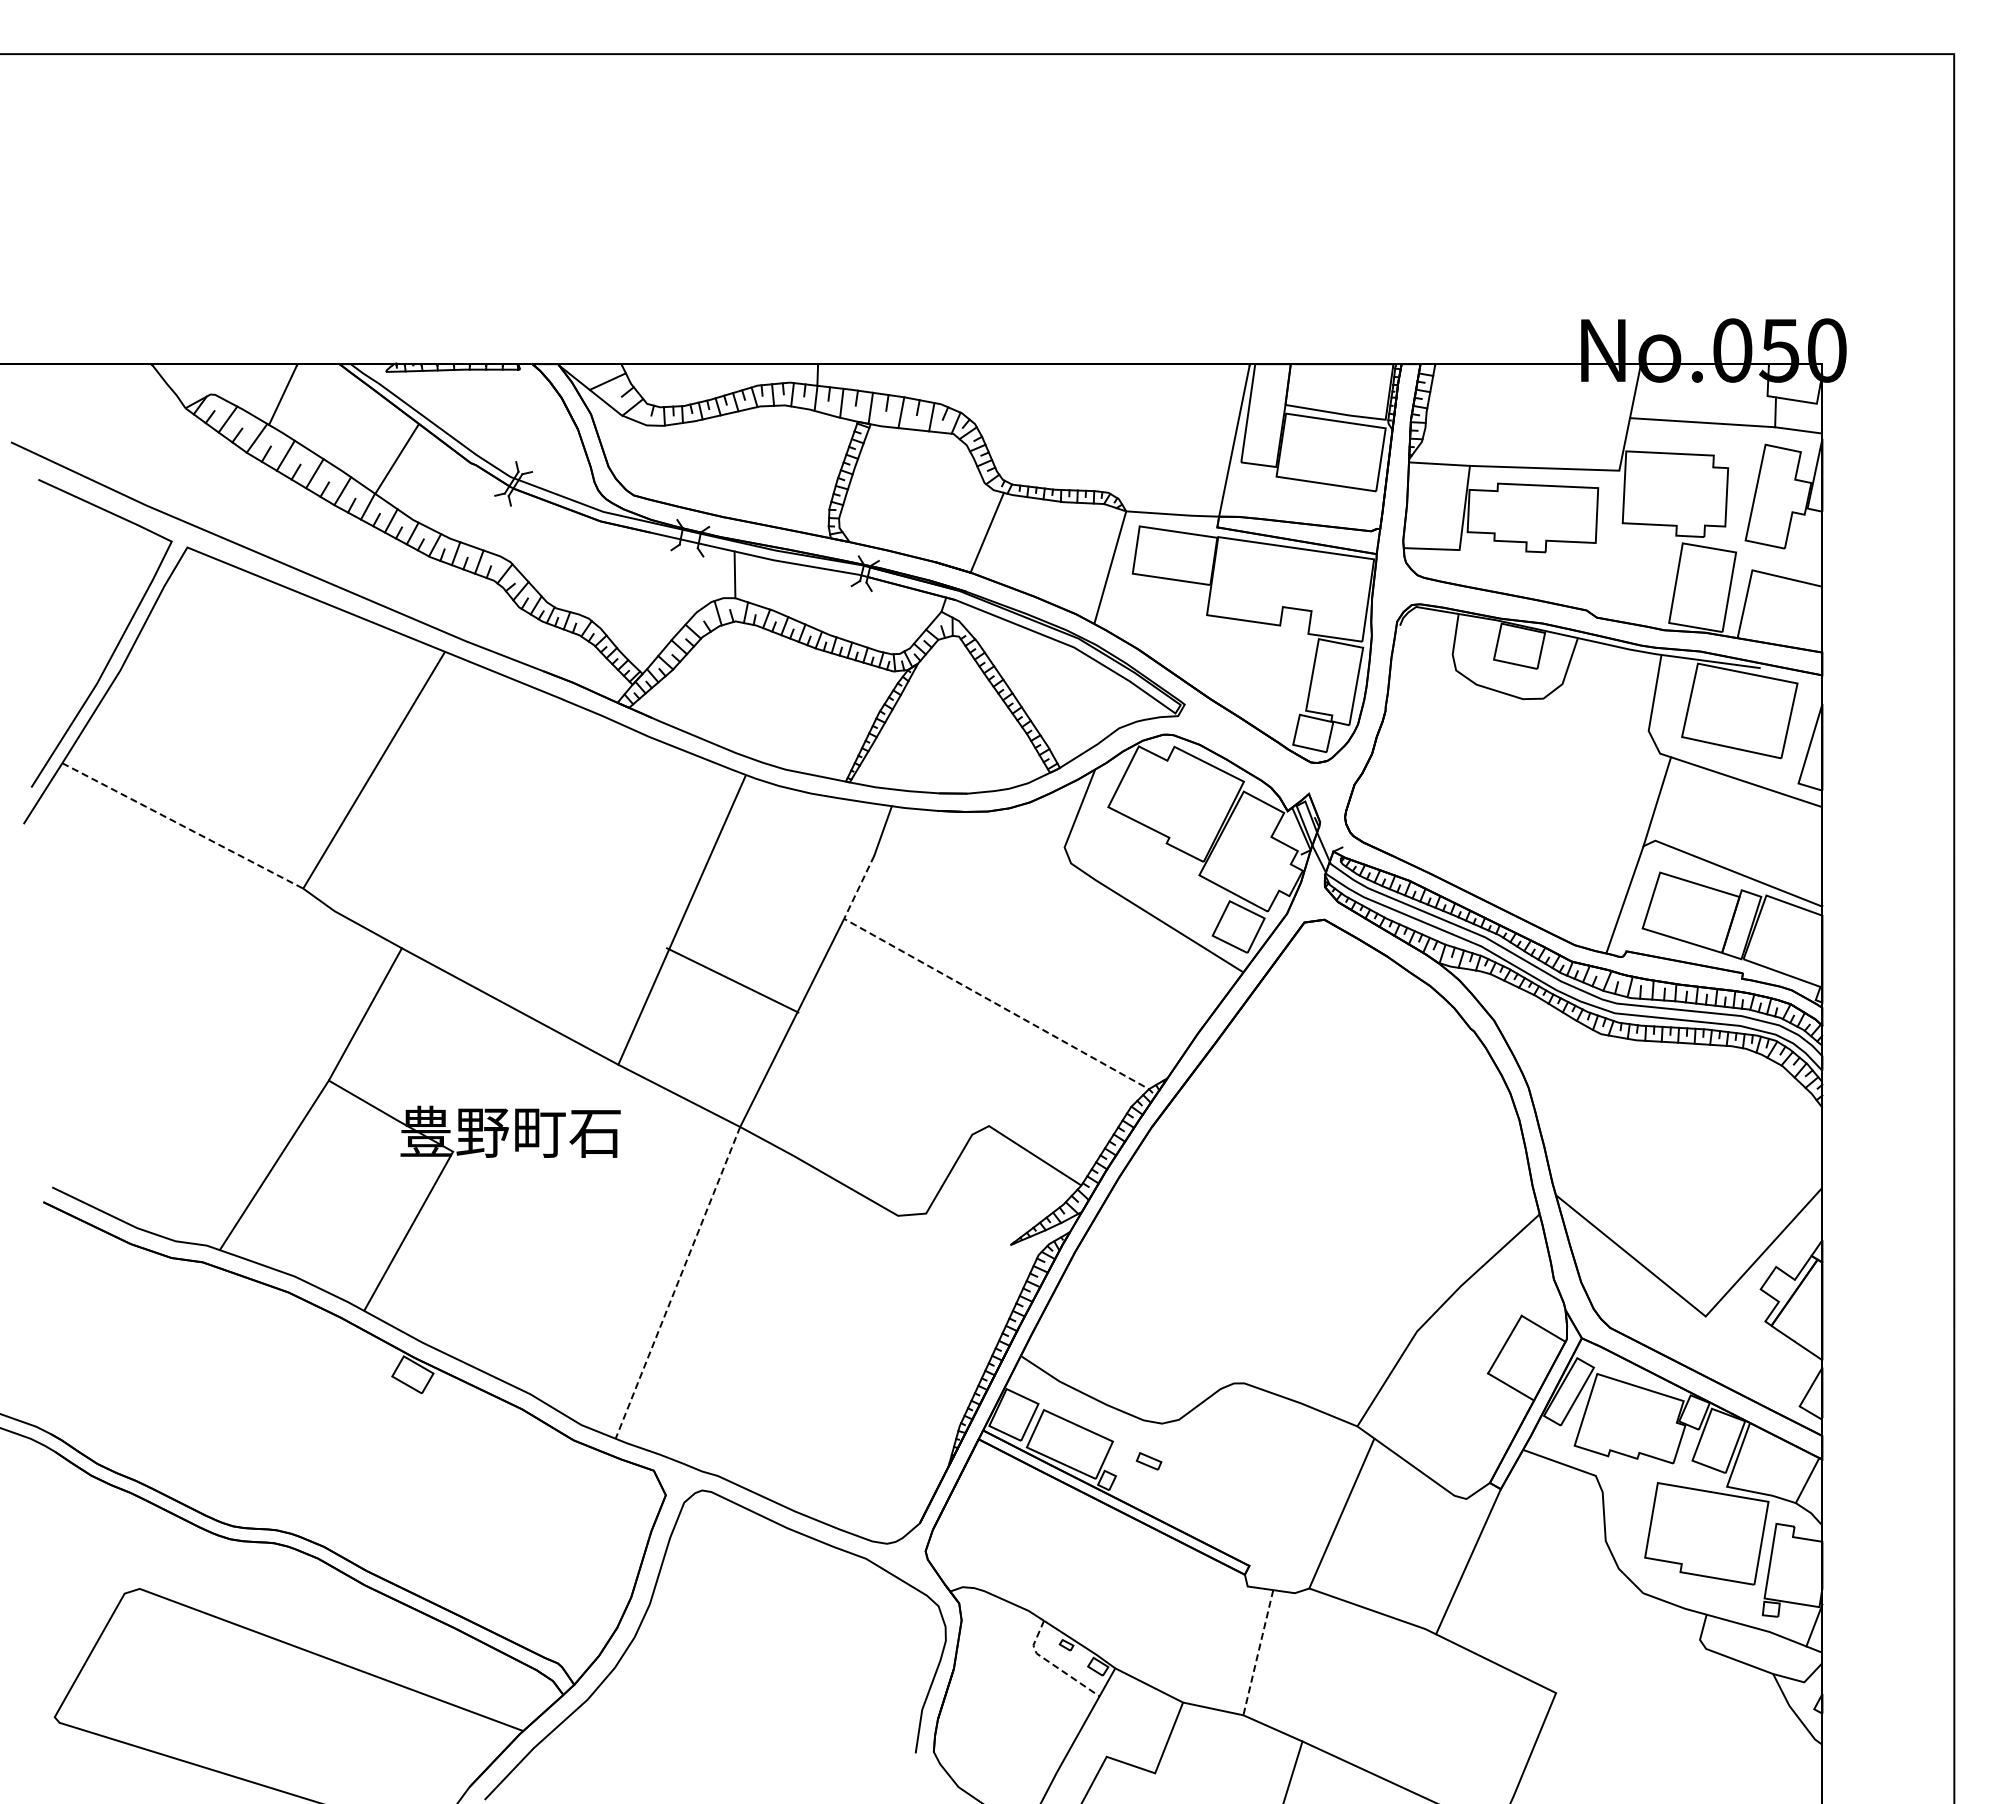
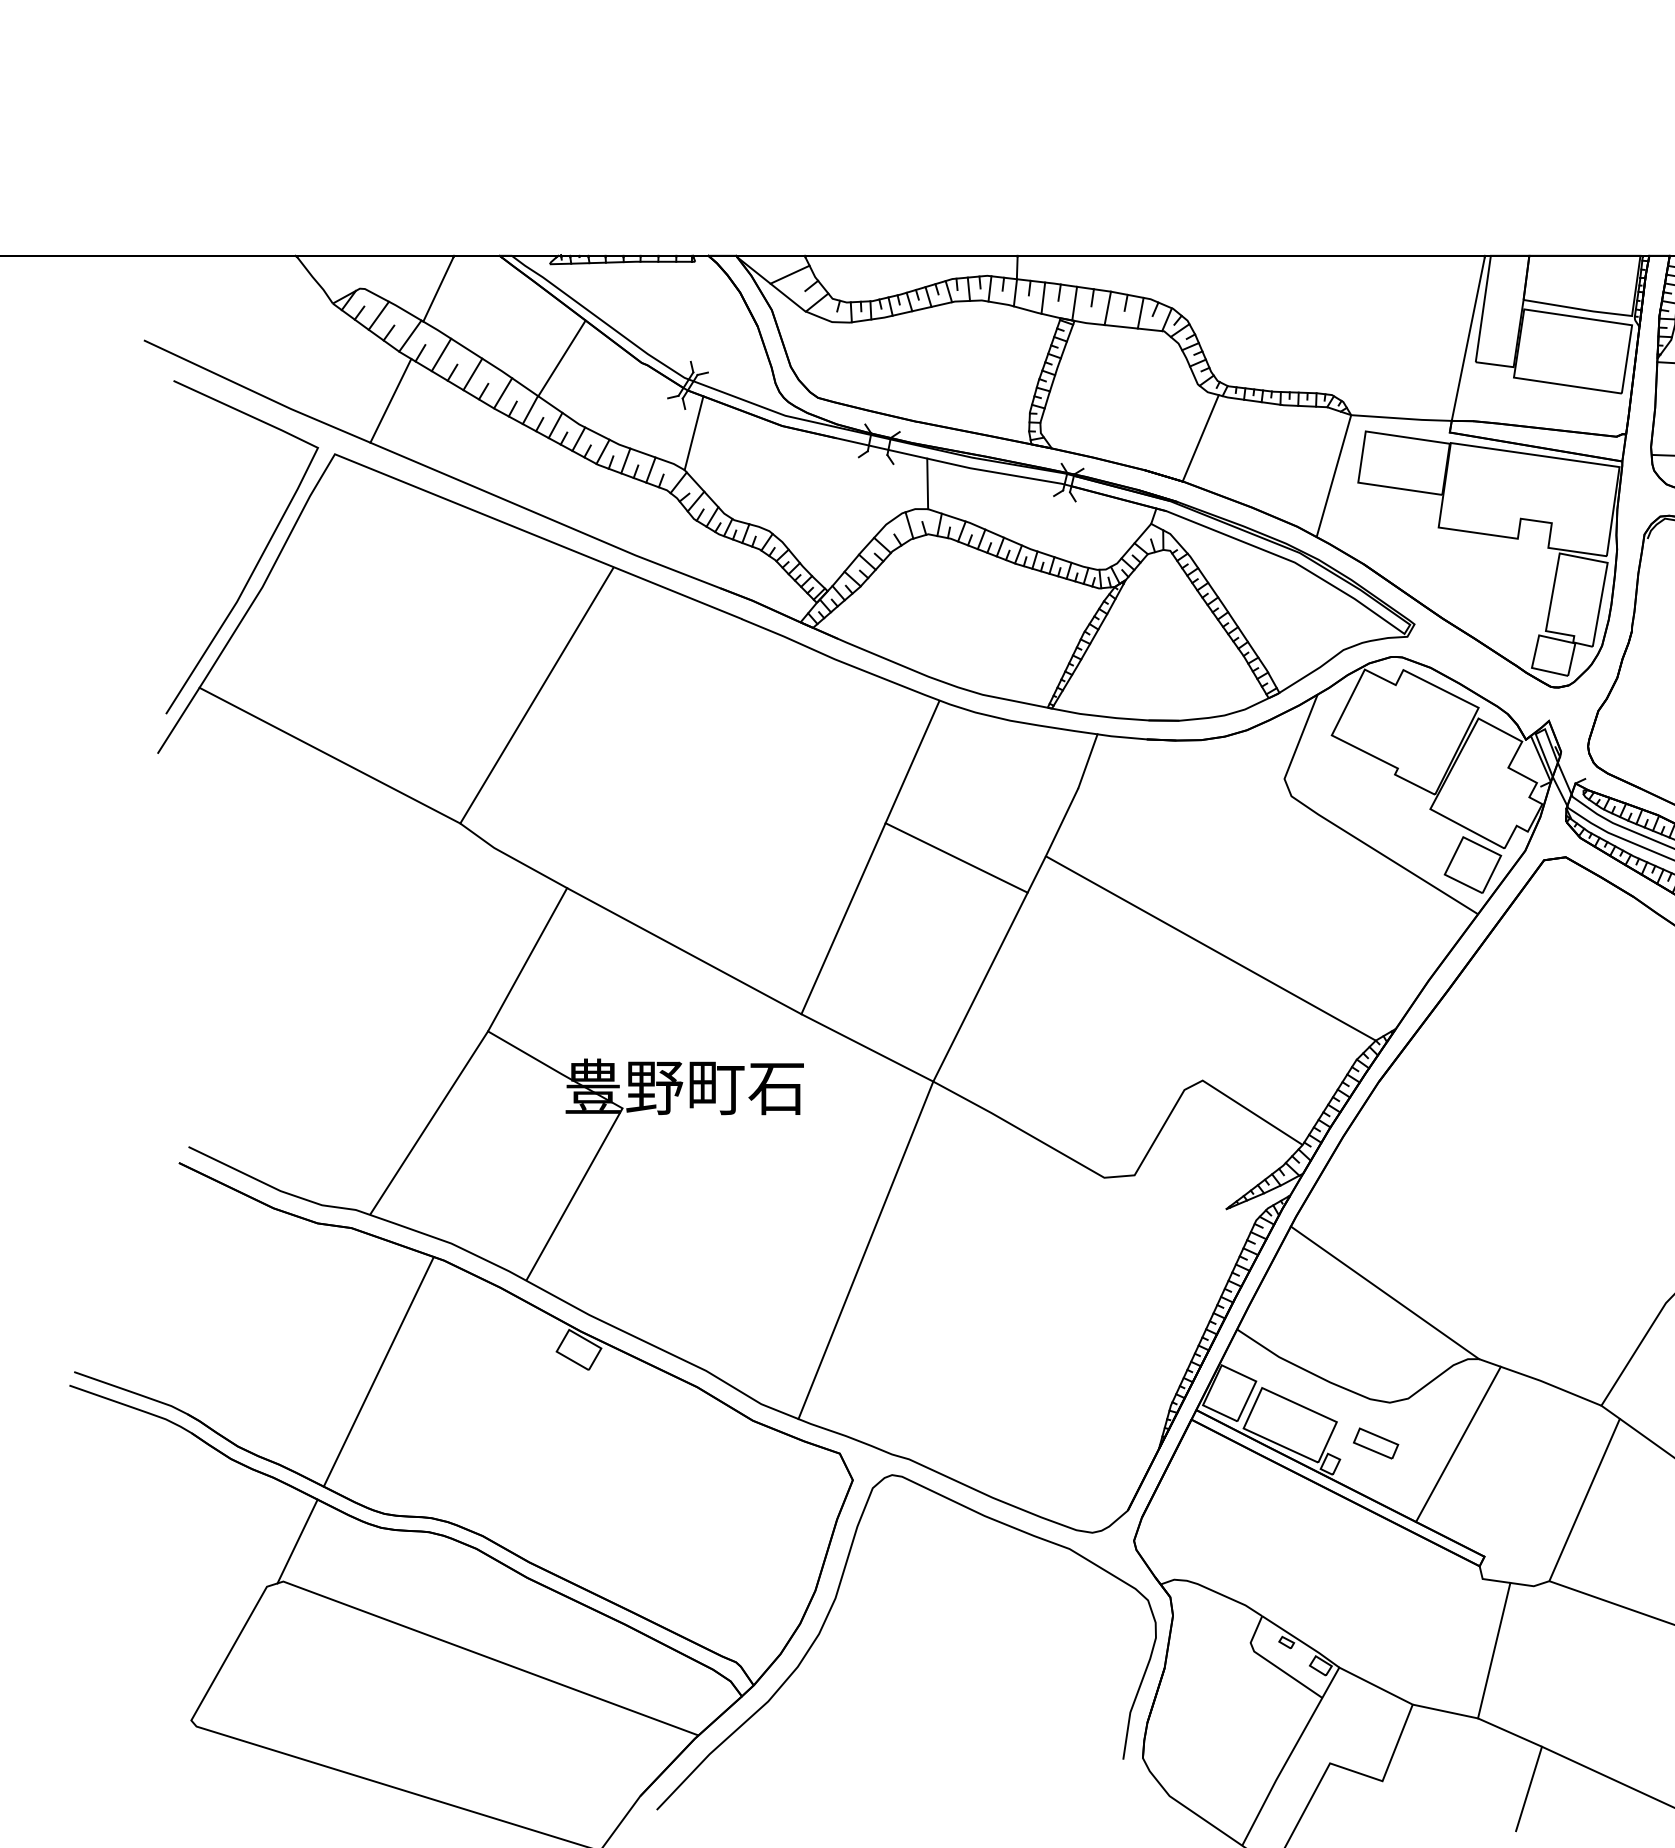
line: (239, 497) -> (391, 400), added
line: (518, 528) -> (693, 433), added
line: (182, 825) -> (329, 755), dashed -> solid
line: (732, 980) -> (956, 858), moved
line: (966, 986) -> (1178, 929), dashed -> solid
line: (677, 1282) -> (865, 1249), dashed -> solid
line: (1157, 1321) -> (1385, 1292), added
line: (227, 1395) -> (378, 1372), added
part: (1148, 1461) -> (1375, 1443), size x1.67
line: (1225, 1461) -> (1458, 1443), added
line: (152, 1551) -> (297, 1541), added
line: (1258, 1653) -> (1494, 1651), dashed -> solid
line: (1052, 1664) -> (1271, 1663), dashed -> solid

